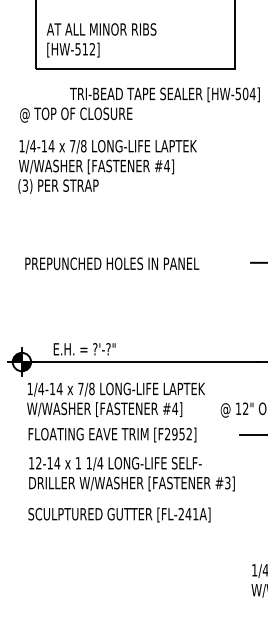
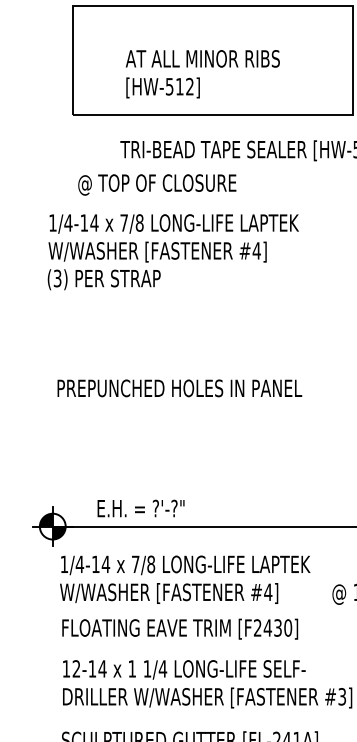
text: (101, 40) -> (202, 74), moved
text: (76, 114) -> (157, 184), moved
text: (181, 433) -> (277, 627), [F2952] -> [F2430]

